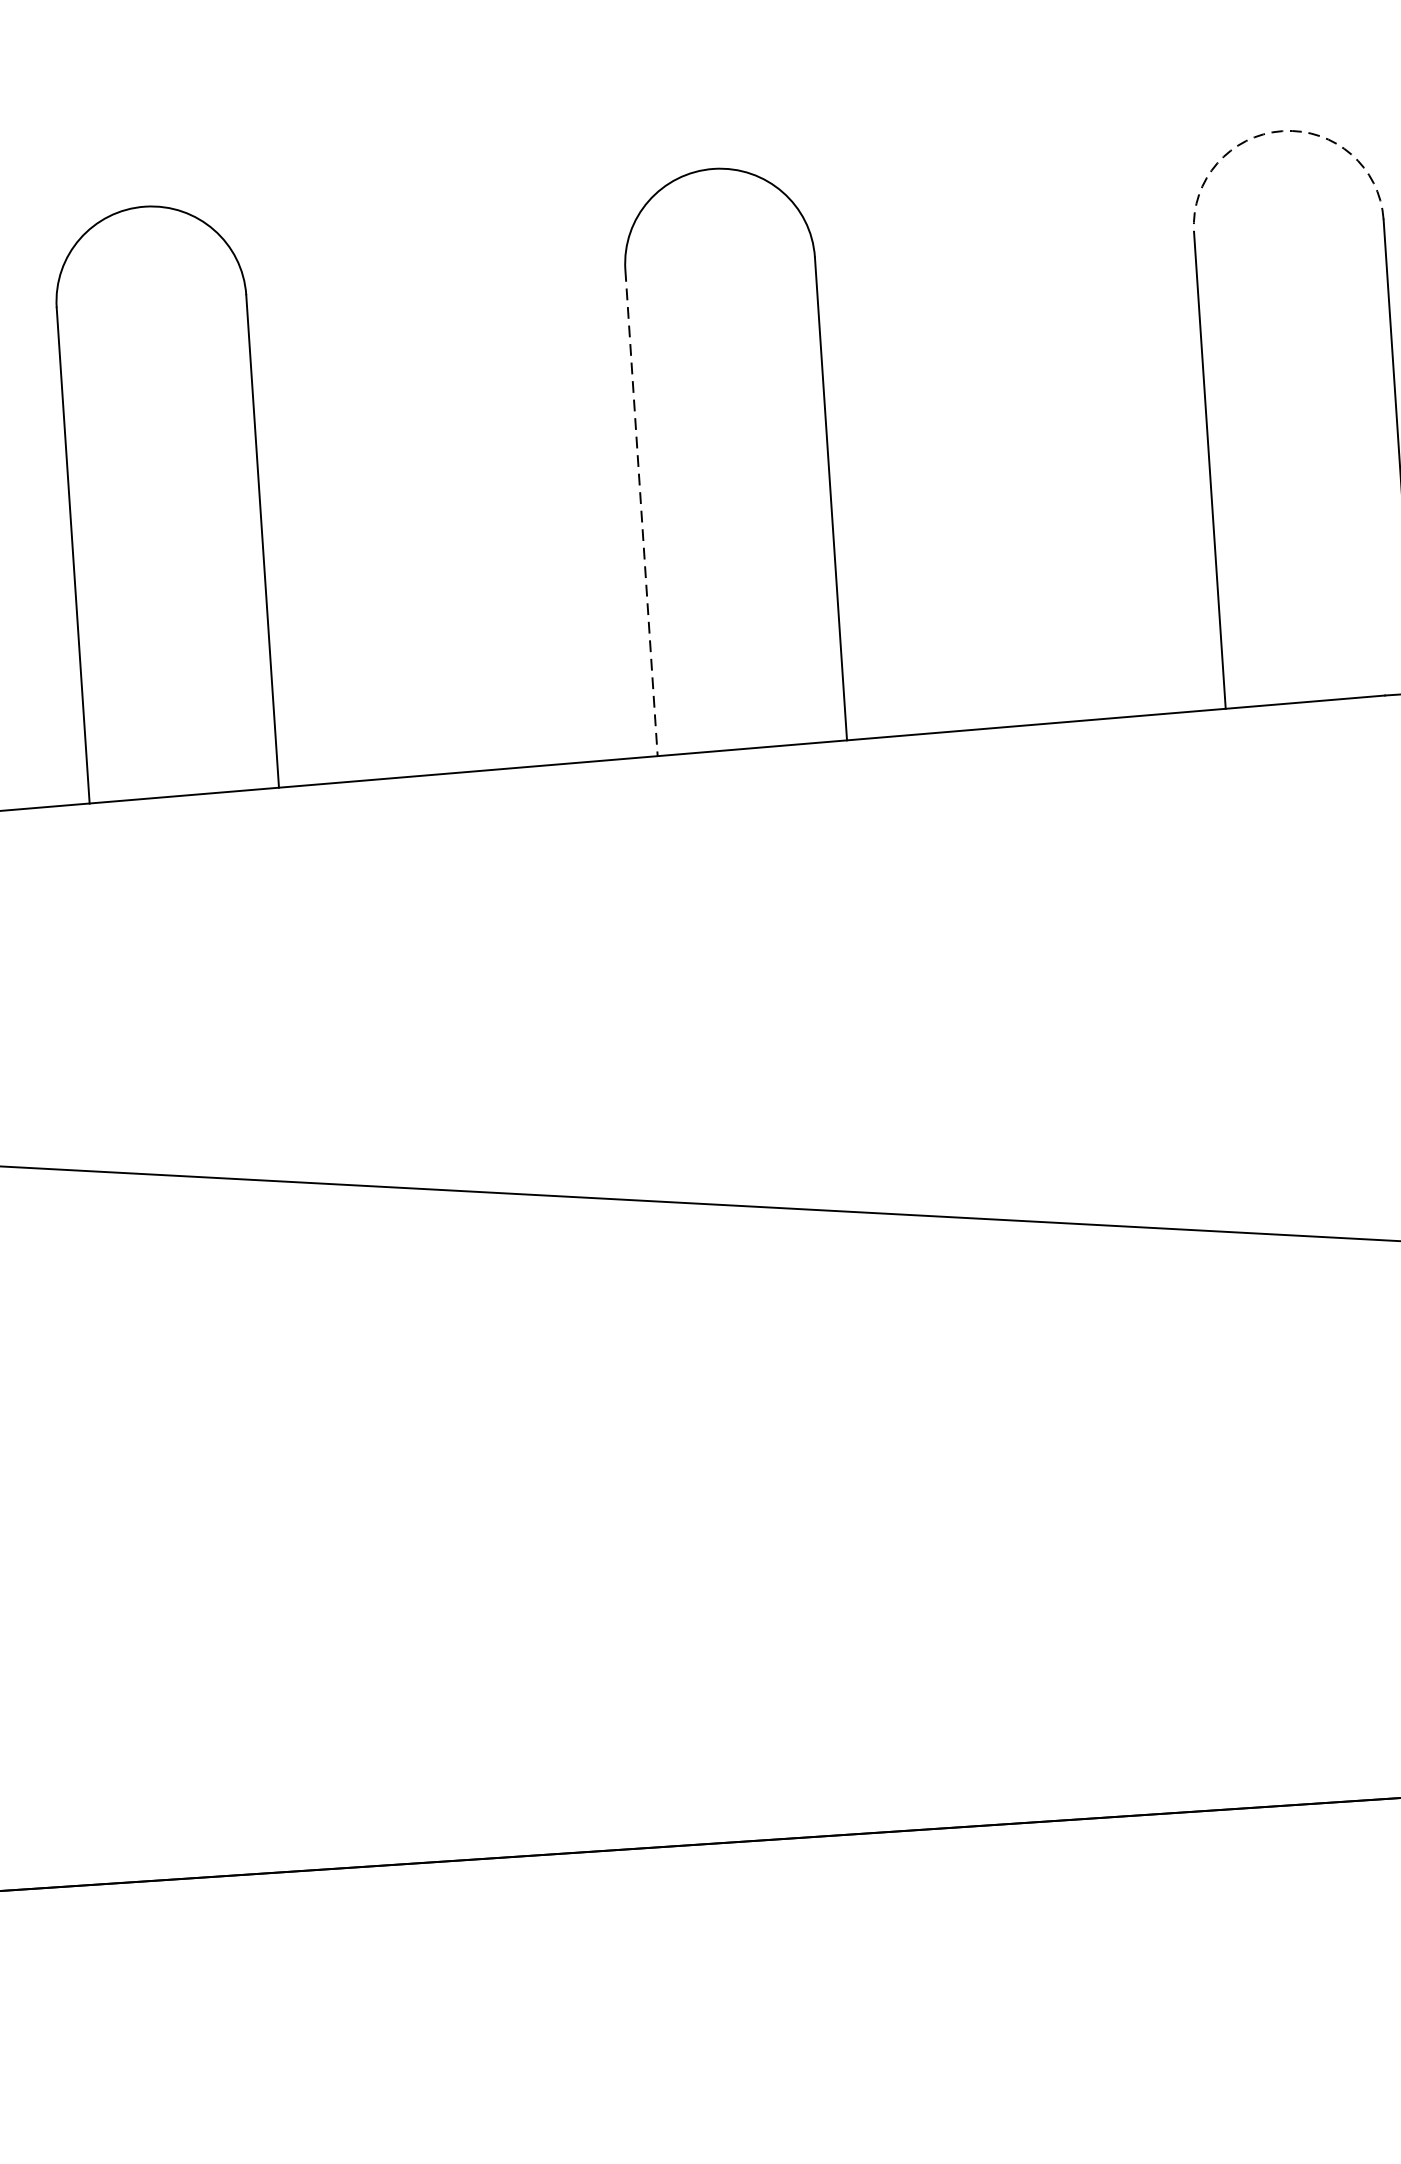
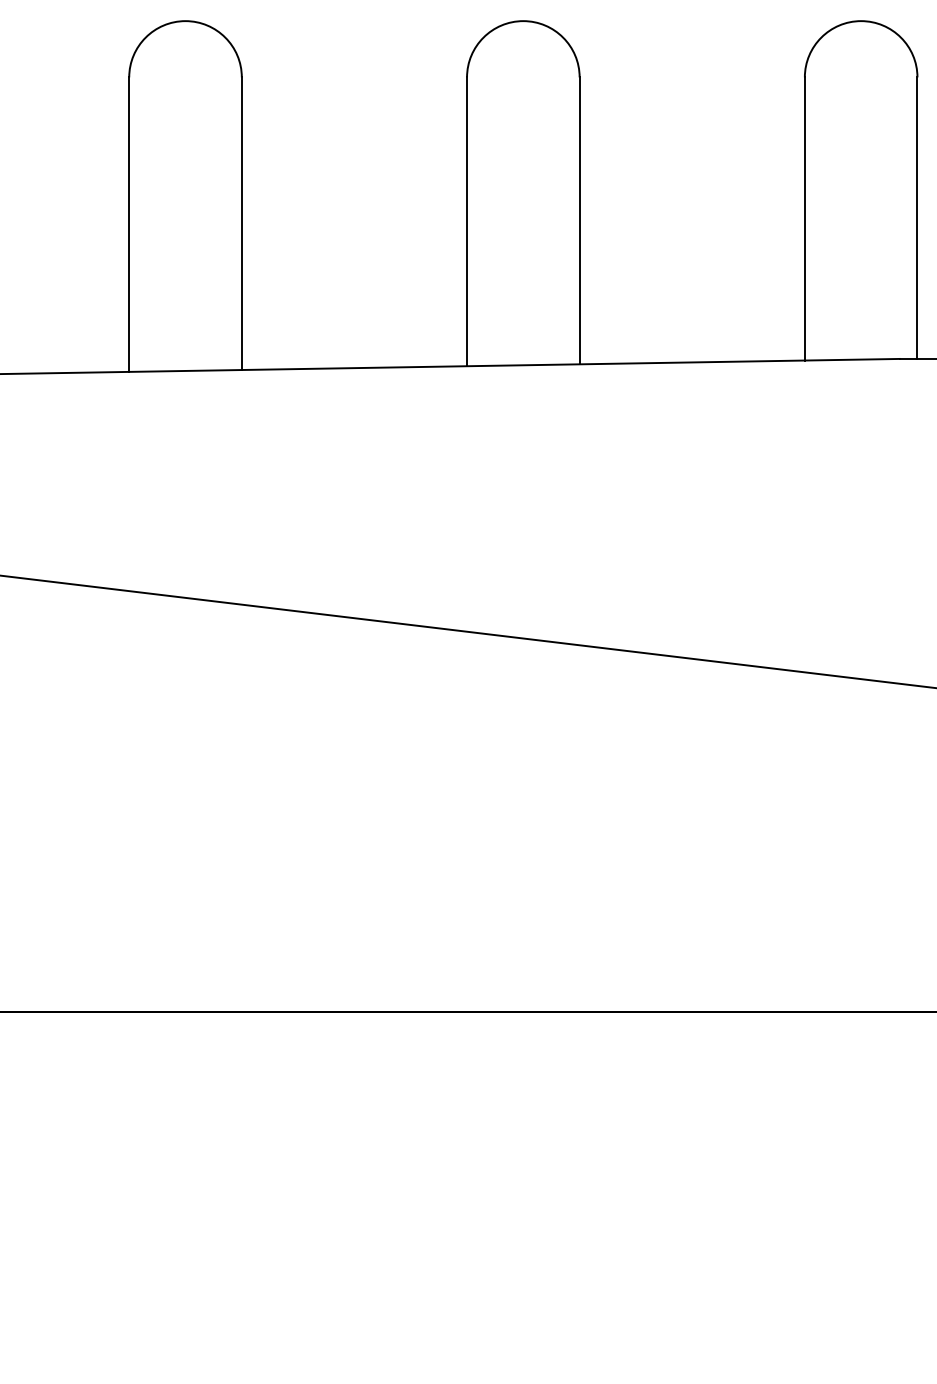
arc: (1283, 131) -> (861, 21), dashed -> solid
line: (642, 514) -> (467, 222), dashed -> solid

